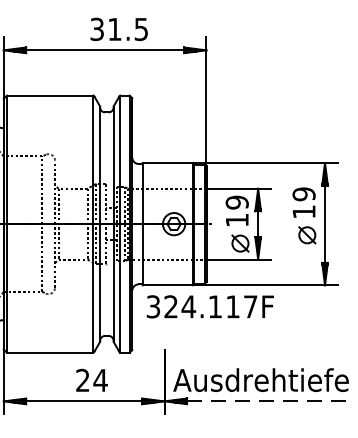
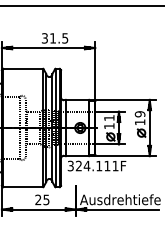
text: (237, 203) -> (109, 118), 19 -> 11
text: (250, 305) -> (115, 165), 324.117F -> 324.111F
text: (100, 379) -> (46, 199), 24 -> 25
line: (267, 401) -> (123, 209), dashed -> solid

